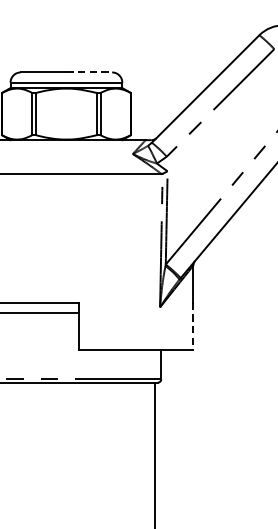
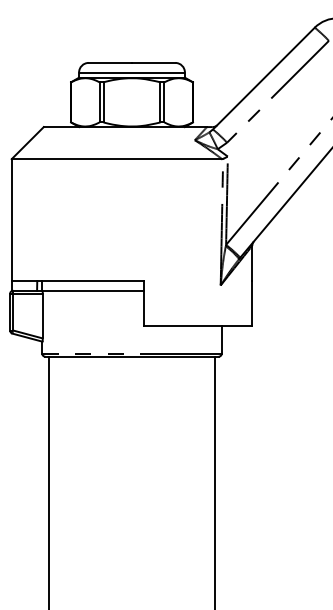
line: (89, 72) -> (153, 62), dashed -> solid
line: (192, 327) -> (251, 304), dashed -> solid

